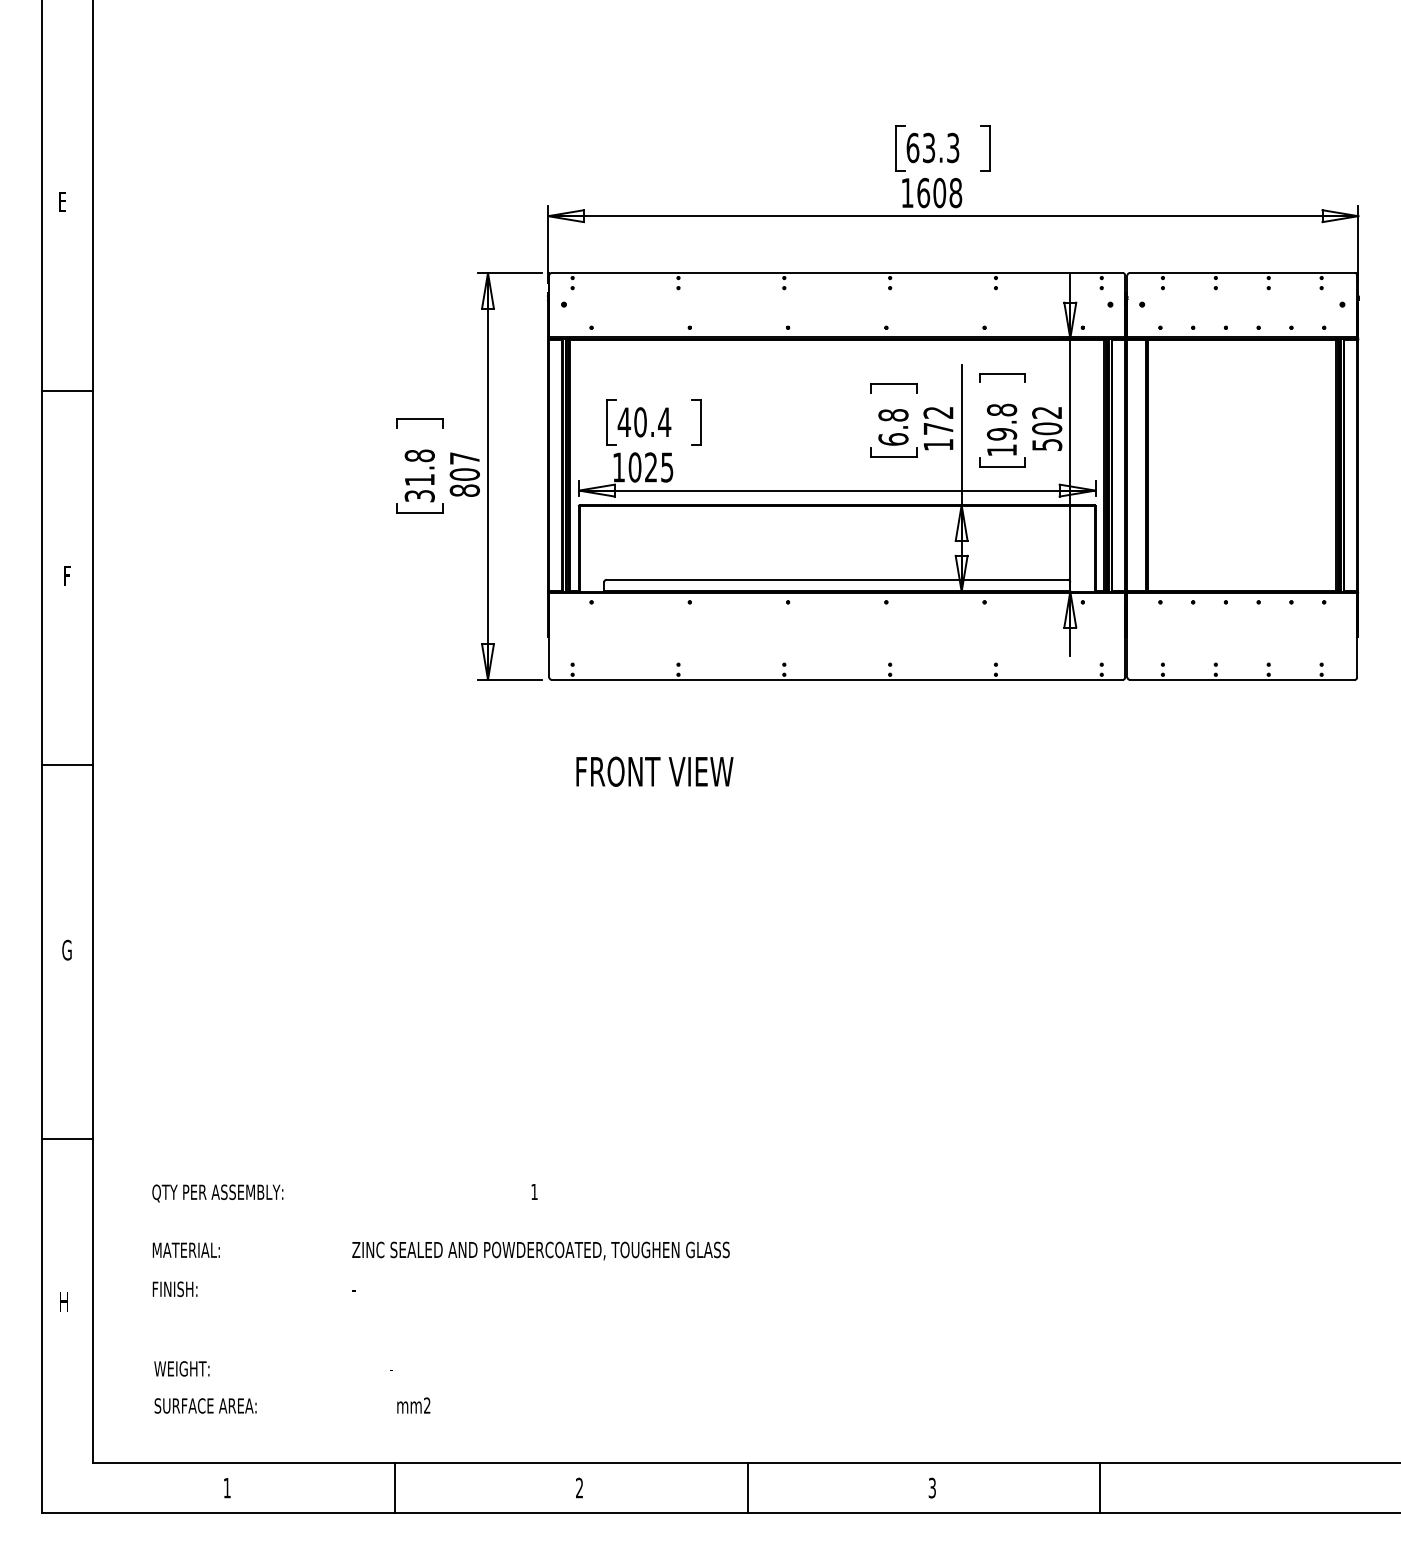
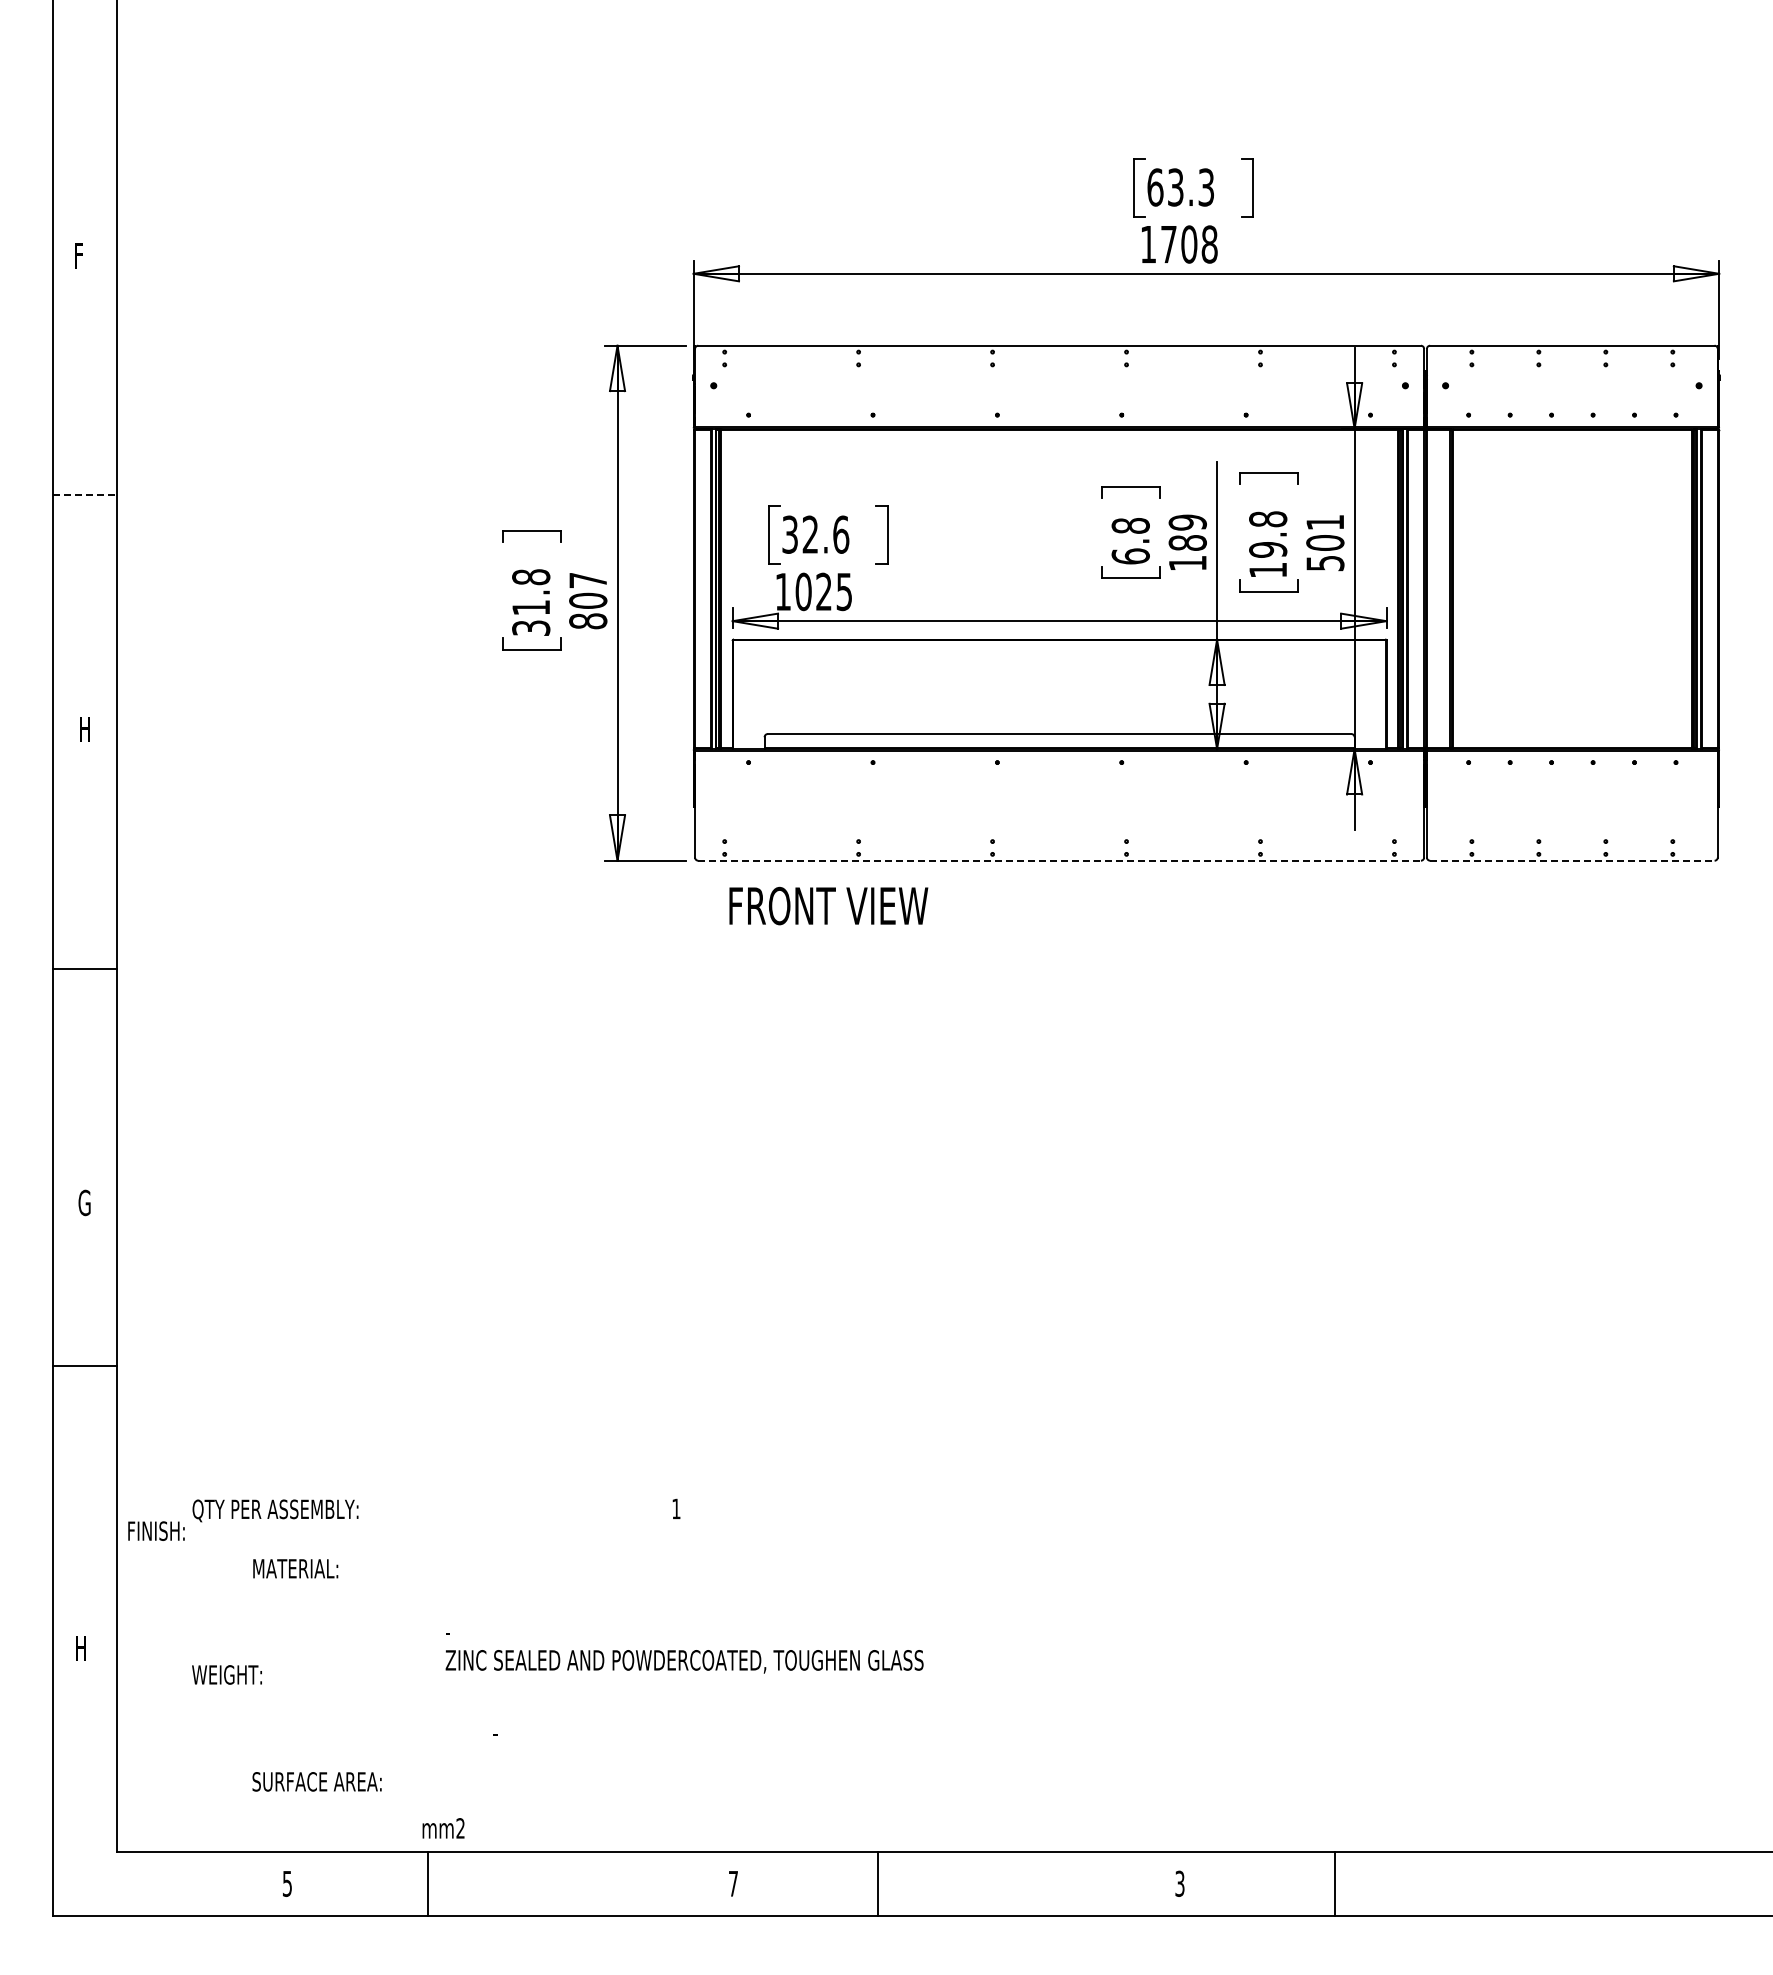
text: (924, 193) -> (1169, 244), 1608 -> 1708
text: (63, 211) -> (80, 267), E -> F
line: (67, 390) -> (85, 494), solid -> dashed
text: (1046, 412) -> (1324, 522), 502 -> 501
text: (938, 420) -> (1187, 532), 172 -> 189
text: (644, 422) -> (815, 534), 40.4 -> 32.6
text: (66, 576) -> (84, 729), F -> H
line: (837, 679) -> (1060, 860), solid -> dashed
line: (1242, 679) -> (1572, 860), solid -> dashed
text: (654, 771) -> (828, 905), moved
line: (66, 1139) -> (84, 1366), moved
text: (186, 1250) -> (295, 1568), moved
text: (540, 1250) -> (684, 1661), moved
text: (175, 1288) -> (156, 1530), moved
text: (181, 1368) -> (226, 1674), moved
text: (205, 1405) -> (316, 1781), moved
text: (413, 1405) -> (443, 1828), moved
text: (227, 1487) -> (287, 1883), 1 -> 5
line: (394, 1487) -> (427, 1883), moved
text: (578, 1487) -> (732, 1883), 2 -> 7
line: (747, 1487) -> (878, 1883), moved
line: (1100, 1487) -> (1334, 1883), moved

